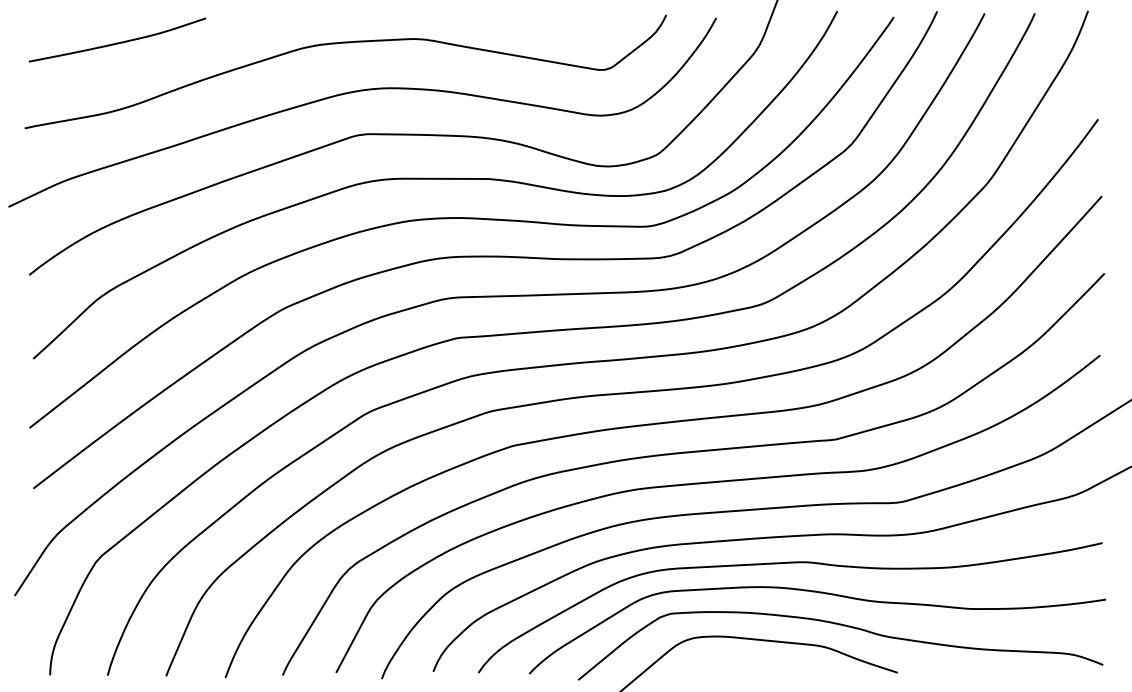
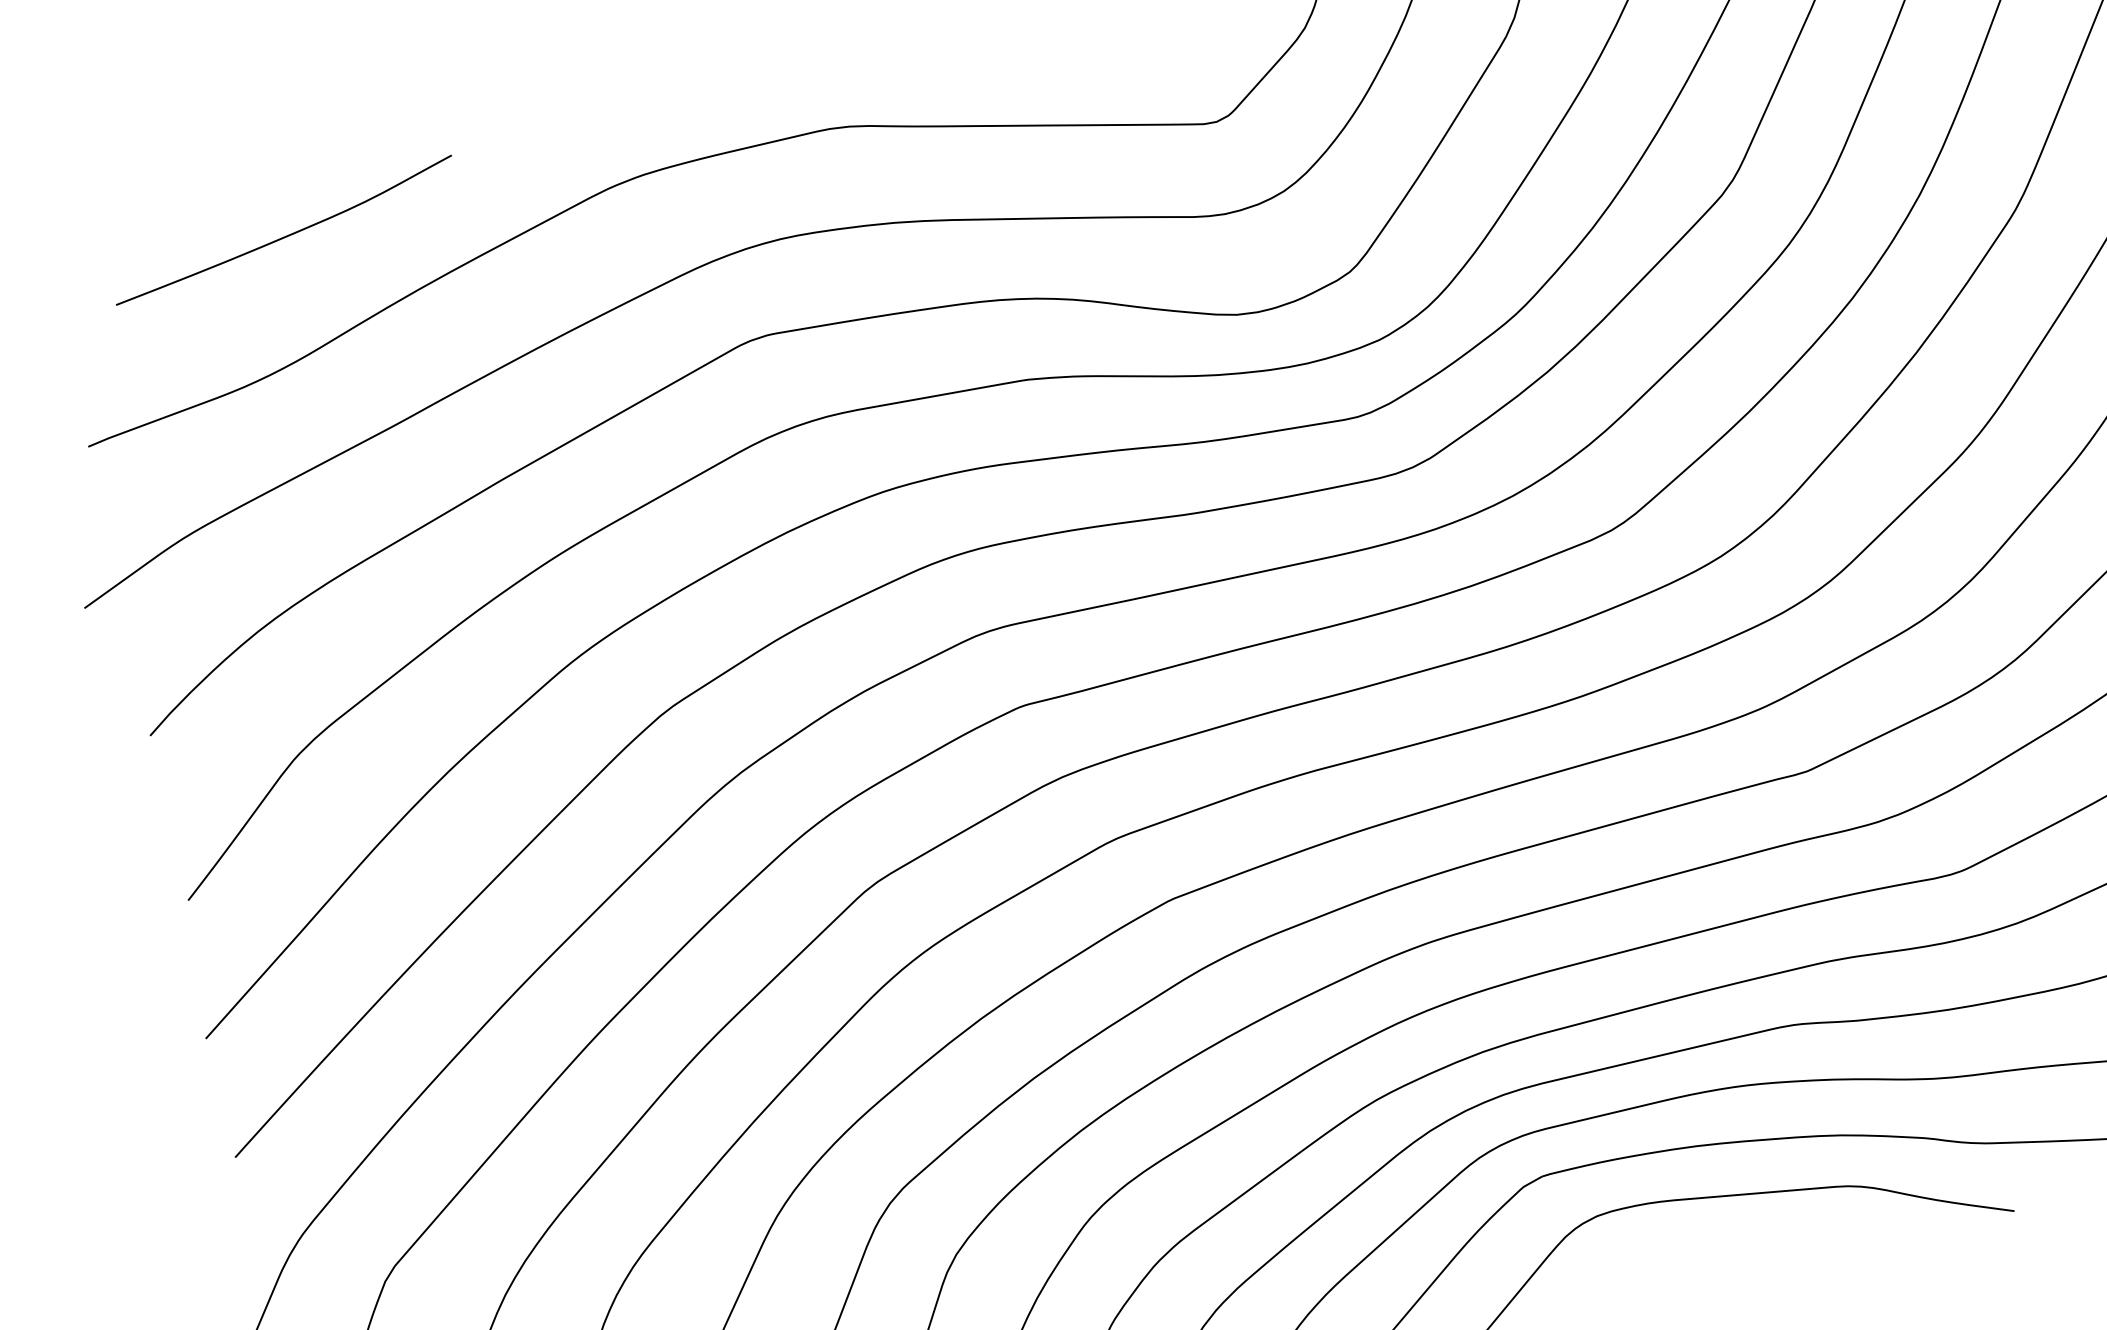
curve: (117, 42) -> (284, 235), moved

